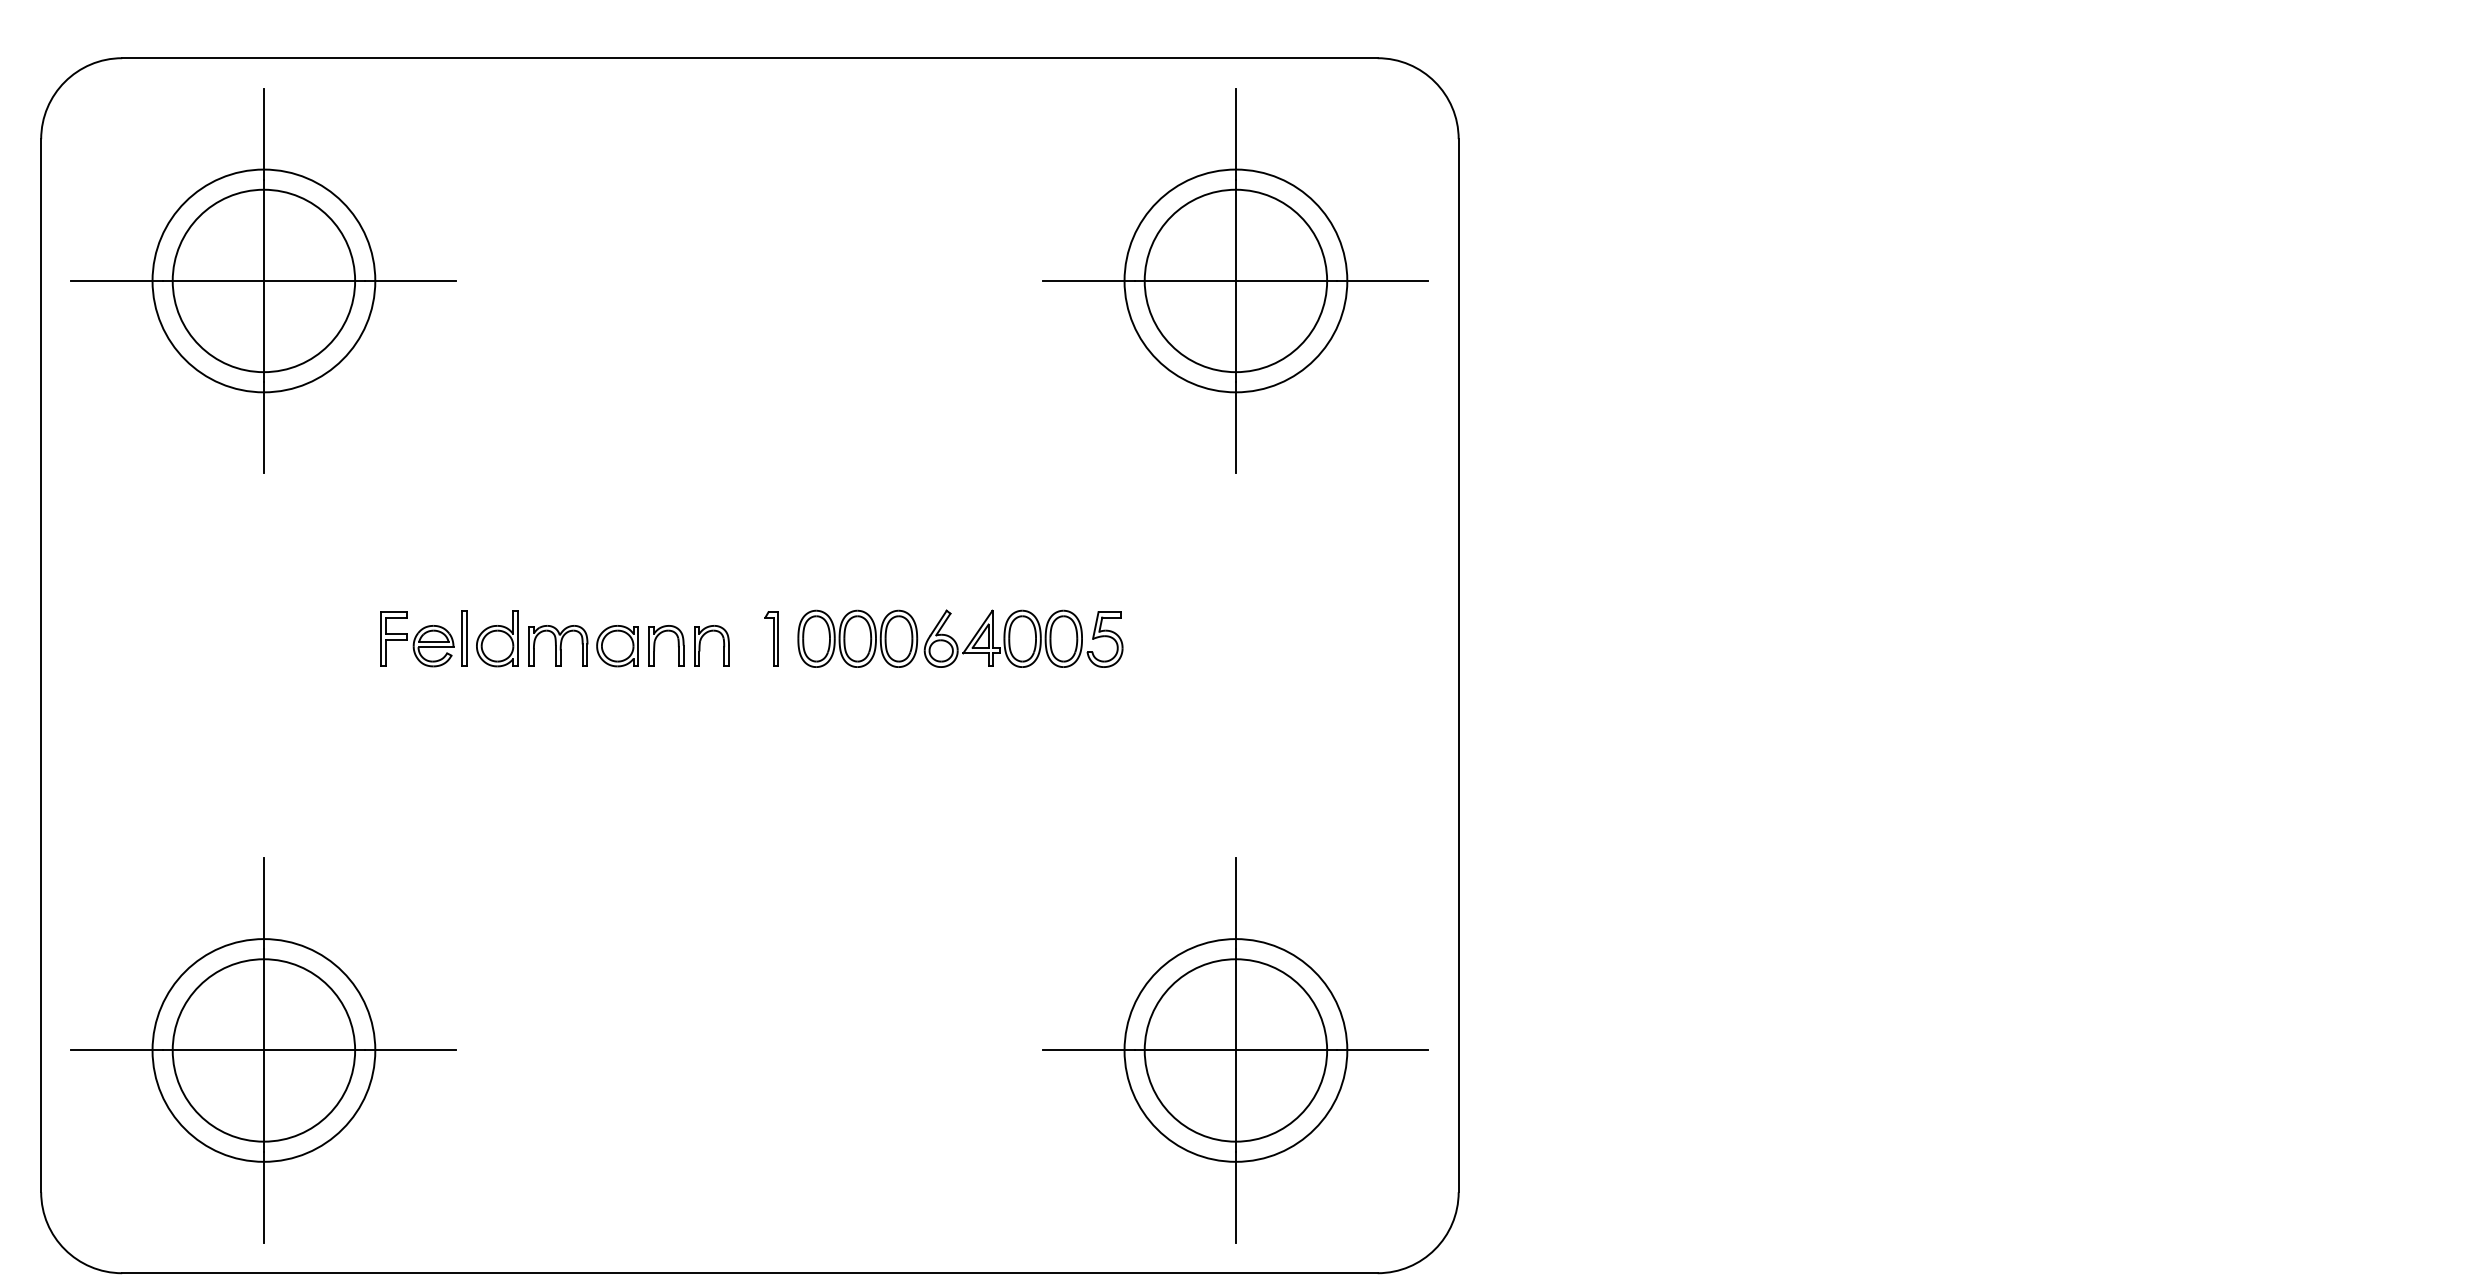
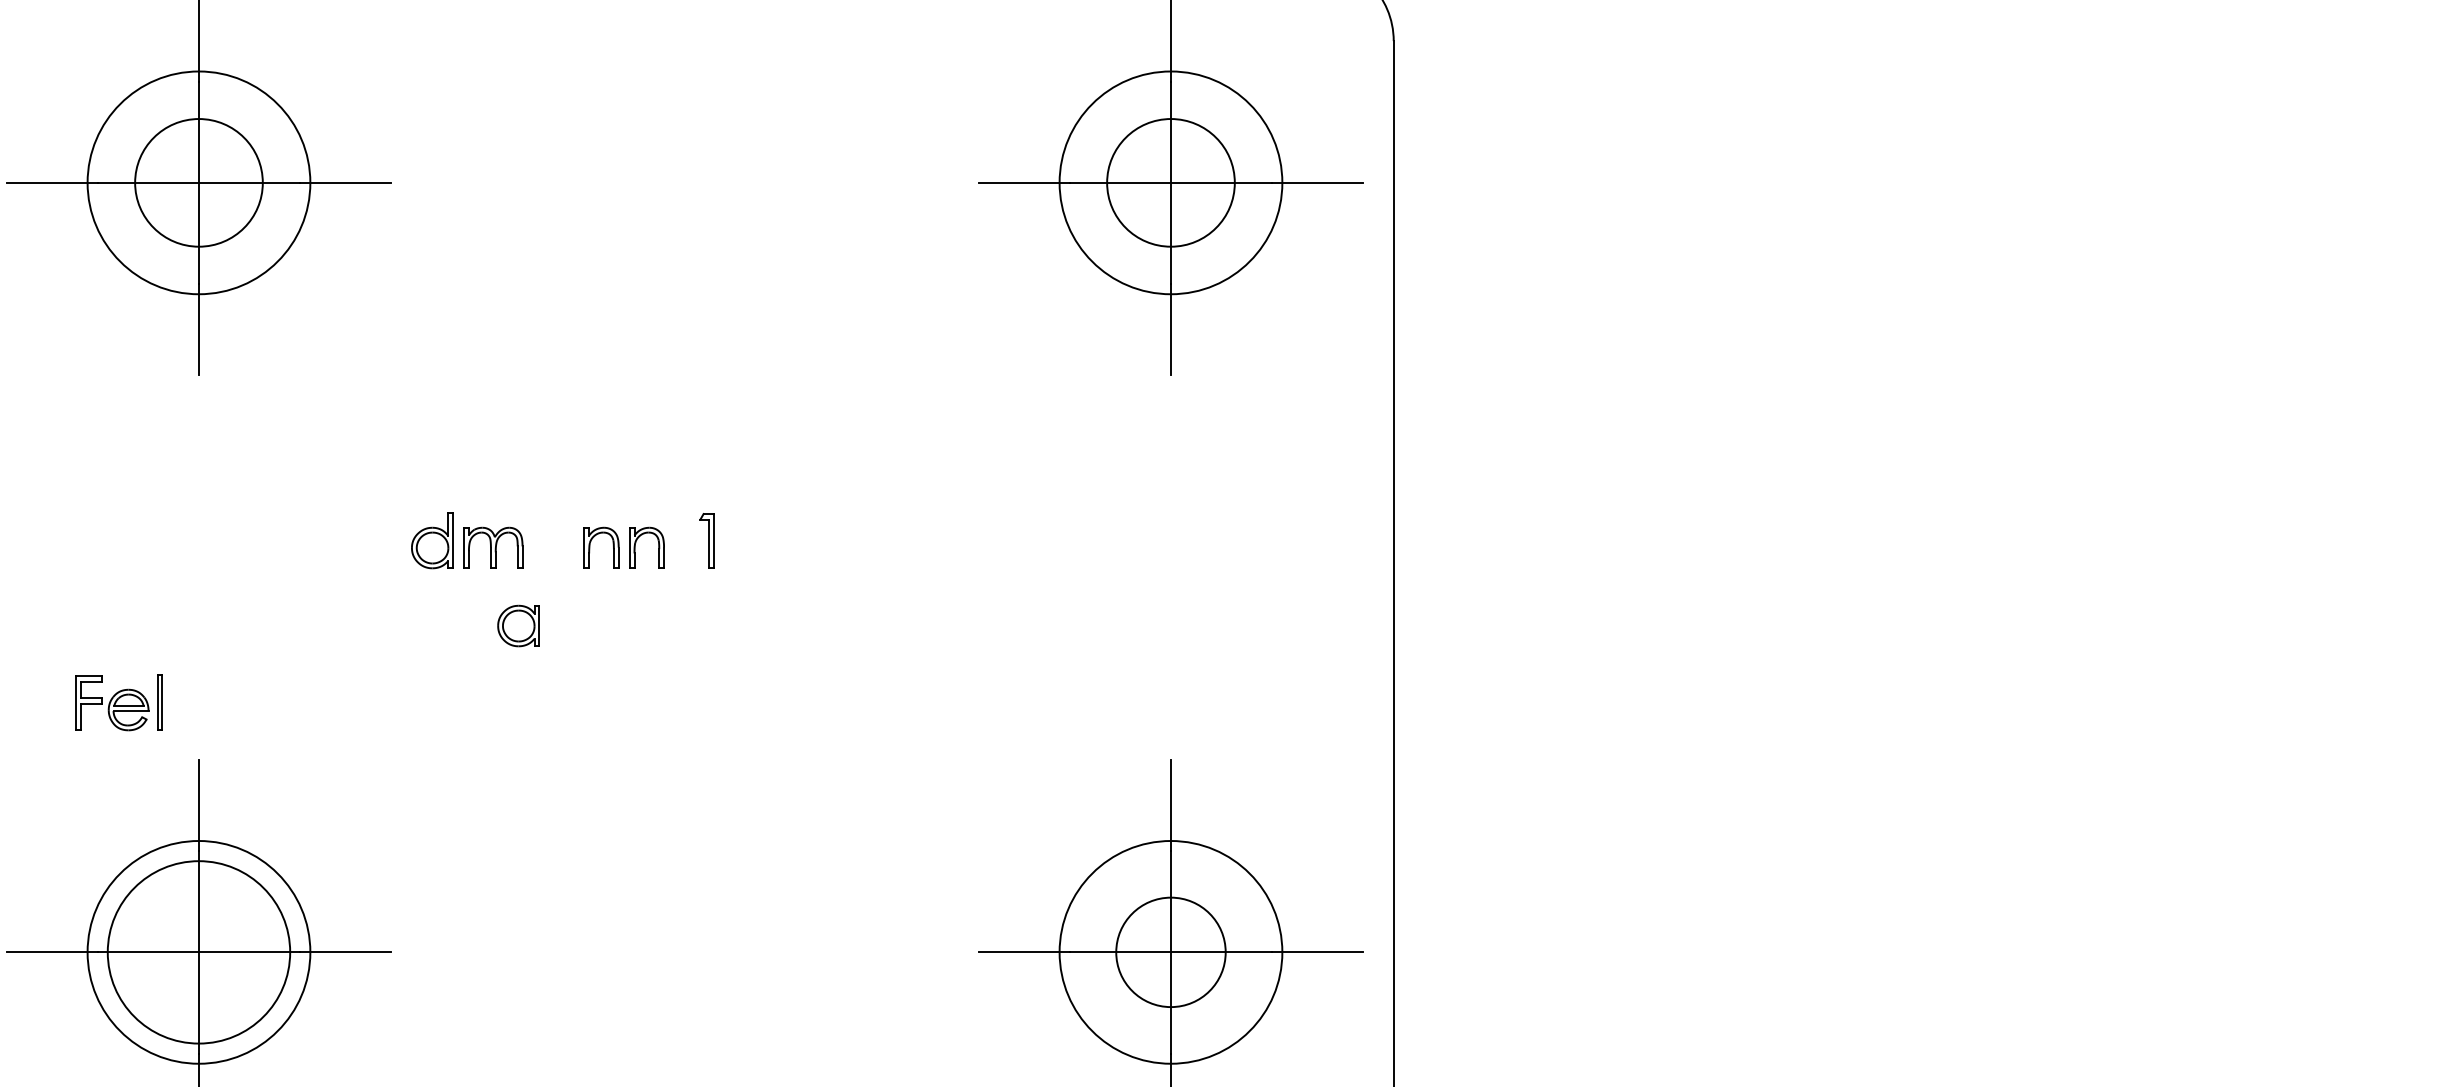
circle: (263, 280) -> (198, 182), size x0.7
circle: (1235, 280) -> (1170, 182), size x0.7
part: (423, 638) -> (118, 702), moved
part: (960, 638) -> (895, 540), removed
part: (617, 646) -> (518, 626), moved
circle: (1235, 1050) -> (1170, 952), size x0.6

